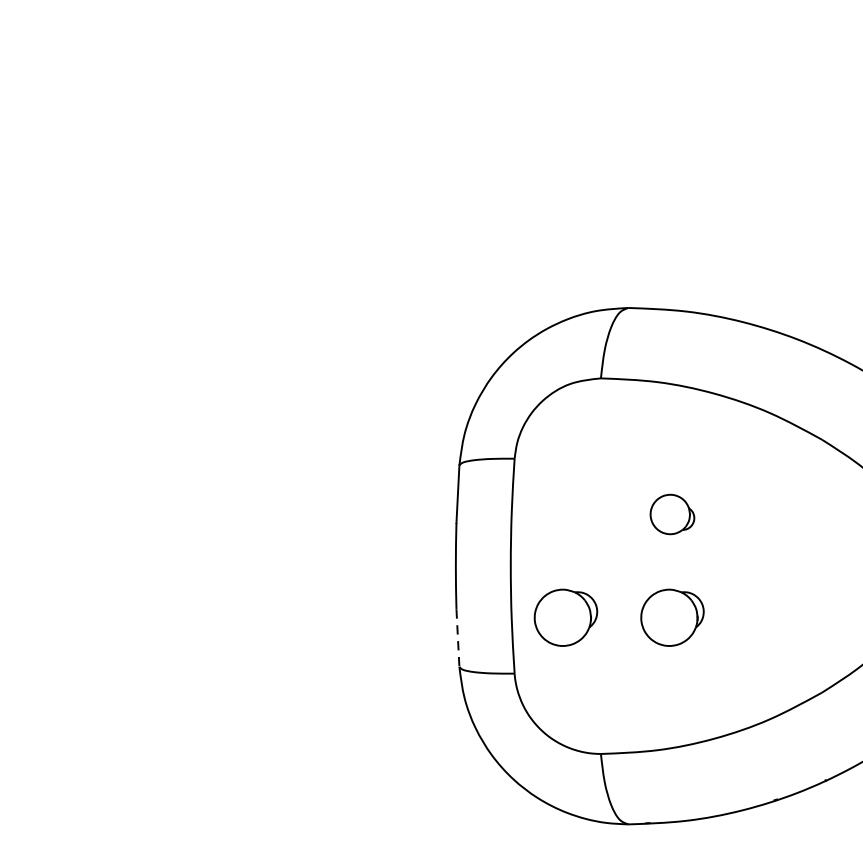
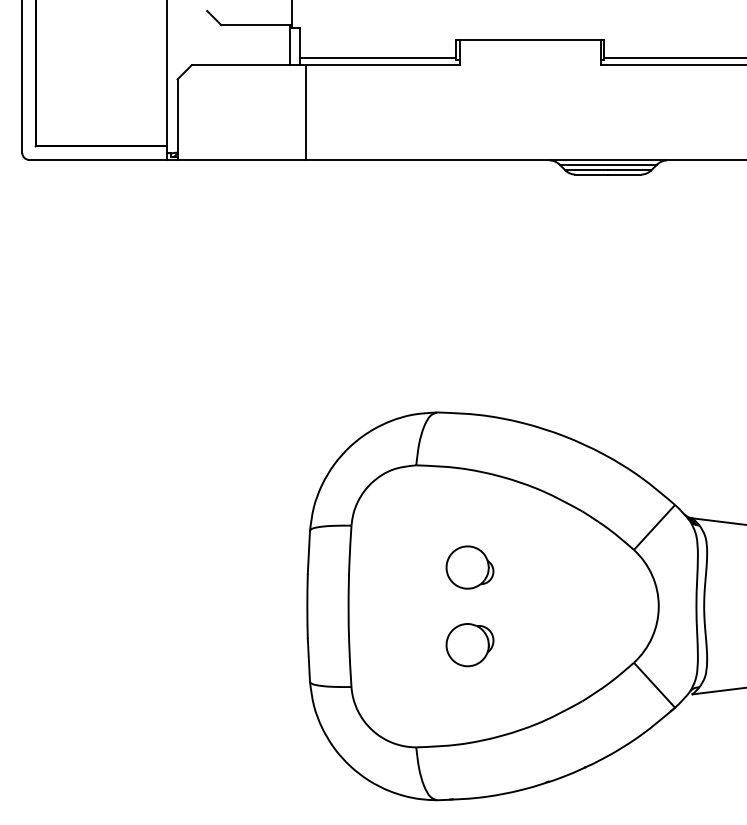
part: (671, 514) -> (469, 567), size x1.43
part: (565, 618) -> (389, 645), removed
line: (457, 638) -> (308, 660), dashed -> solid

